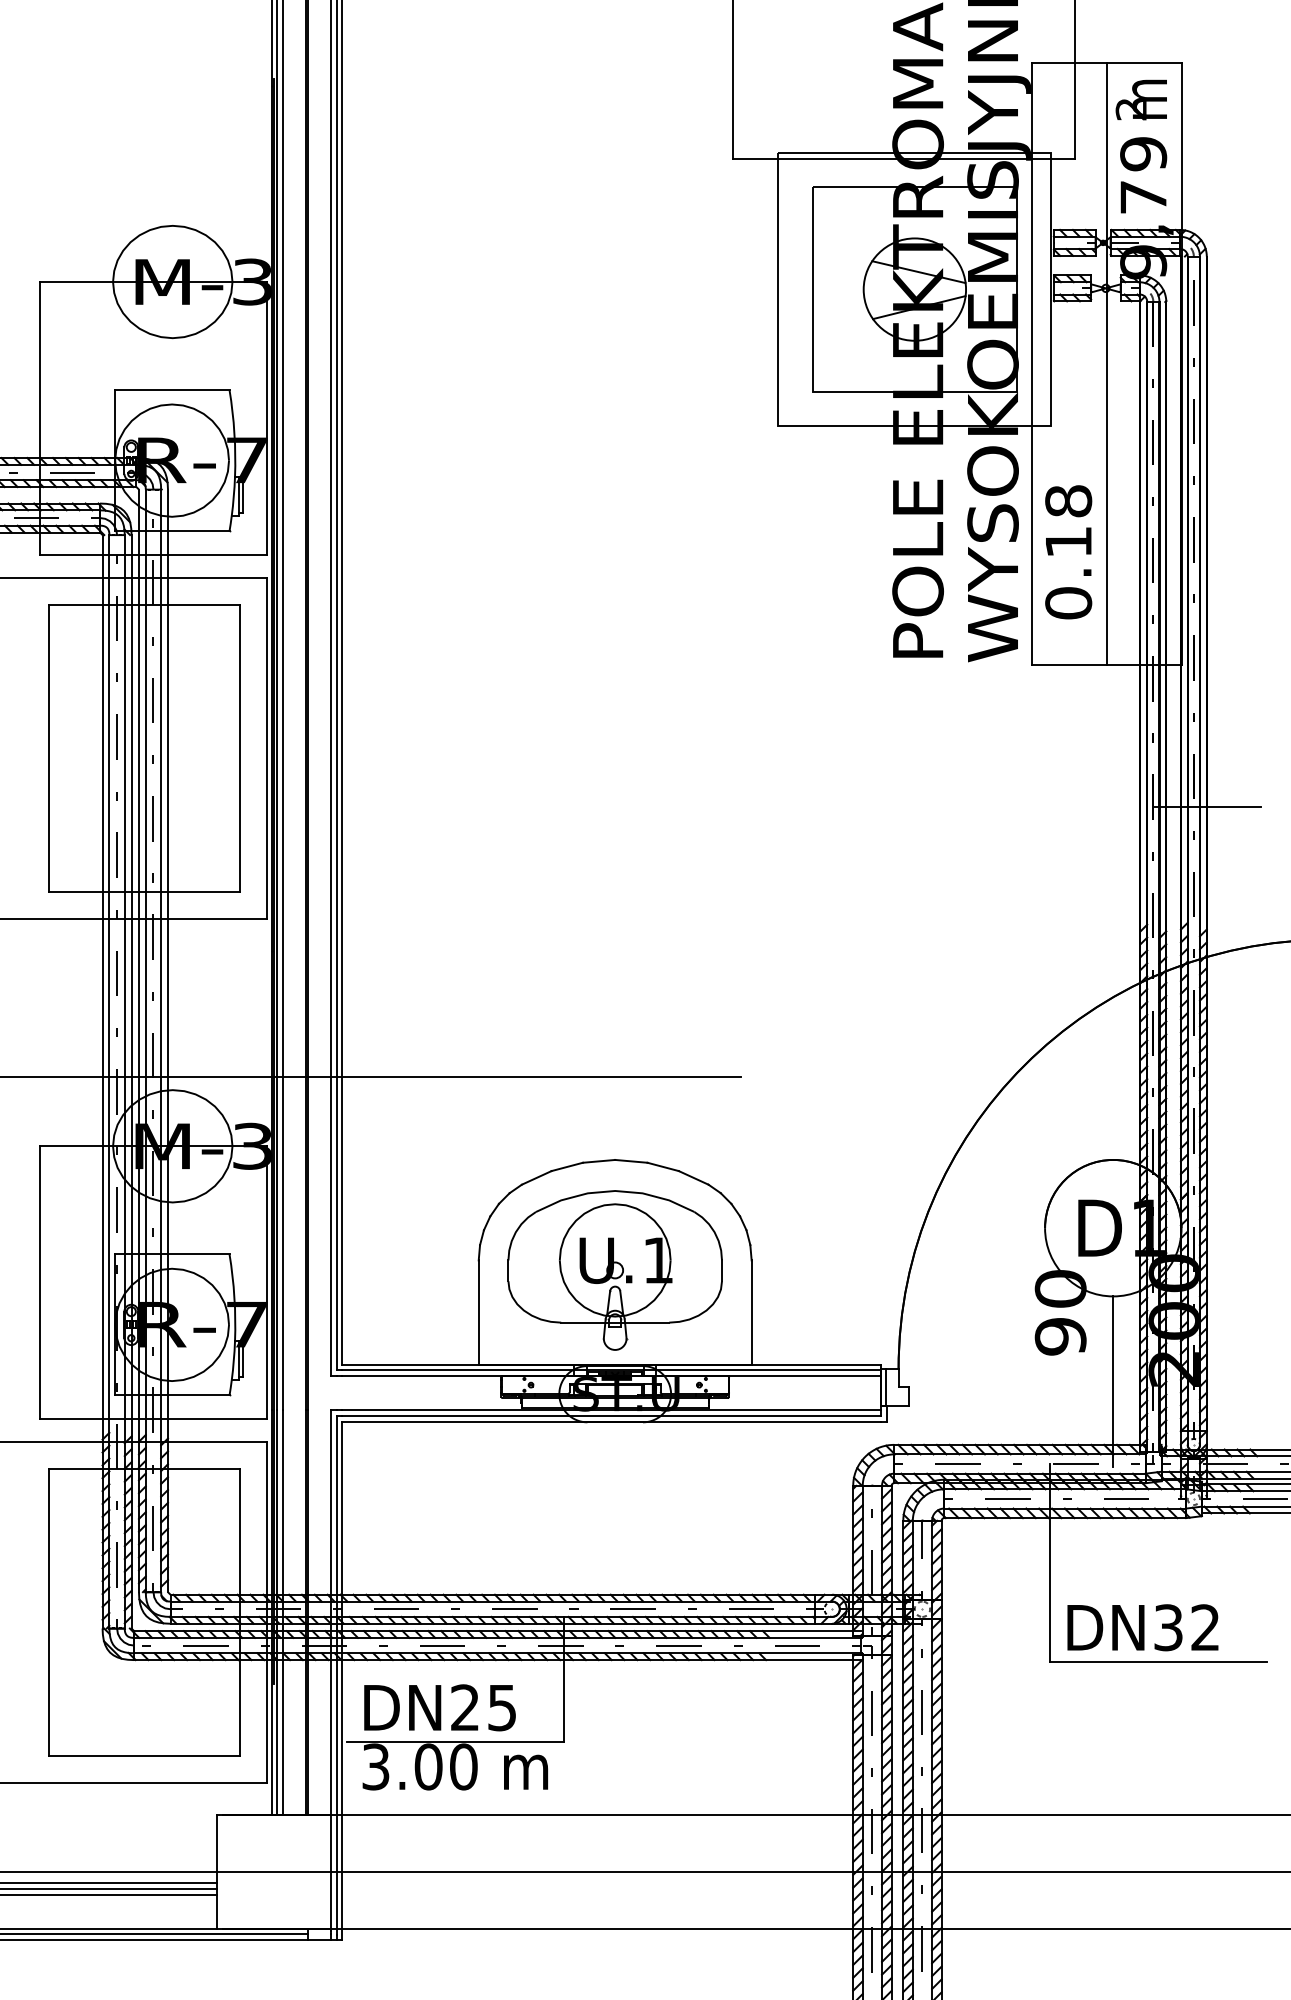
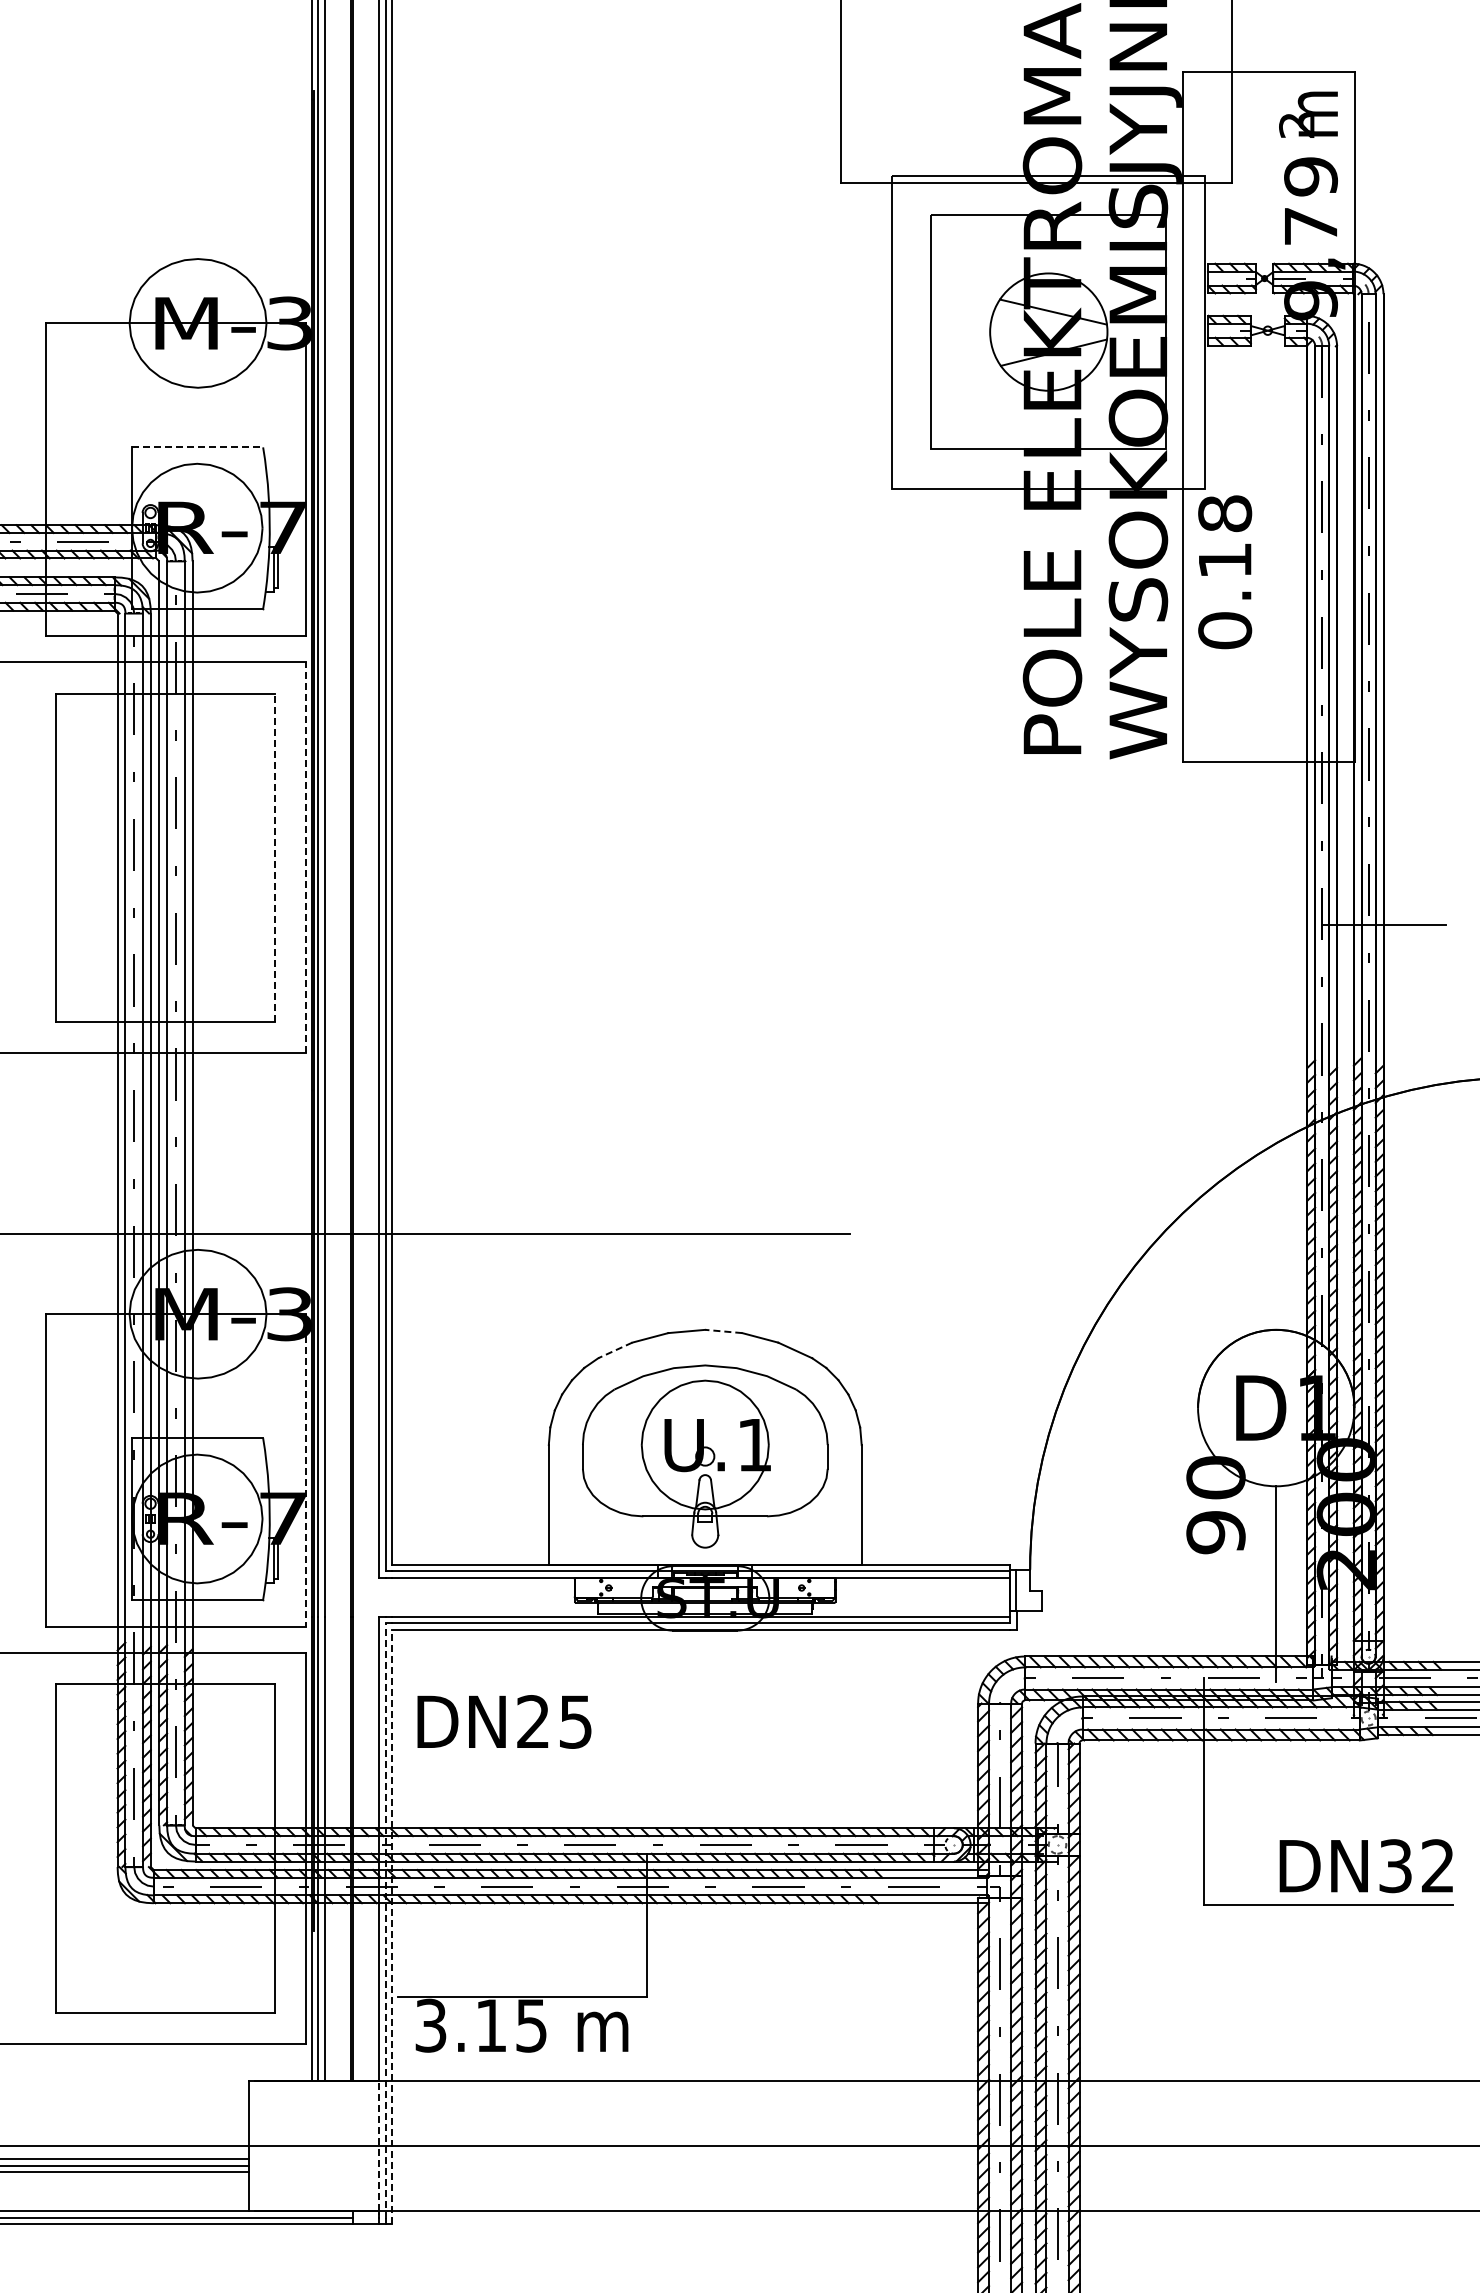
line: (1106, 364) -> (1268, 417), removed
line: (172, 390) -> (197, 447), solid -> dashed
text: (1069, 552) -> (1225, 572), moved
line: (240, 747) -> (275, 857), solid -> dashed
line: (267, 747) -> (306, 857), solid -> dashed
line: (631, 1161) -> (723, 1331), solid -> dashed
line: (536, 1177) -> (615, 1350), solid -> dashed
line: (267, 1283) -> (306, 1471), solid -> dashed
text: (1142, 1628) -> (1365, 1866), moved
line: (336, 1676) -> (385, 1921), solid -> dashed
line: (342, 1680) -> (392, 1926), solid -> dashed
text: (440, 1707) -> (504, 1721), moved
text: (446, 1766) -> (511, 2025), 3.00 -> 3.15
line: (331, 1871) -> (379, 2145), solid -> dashed

